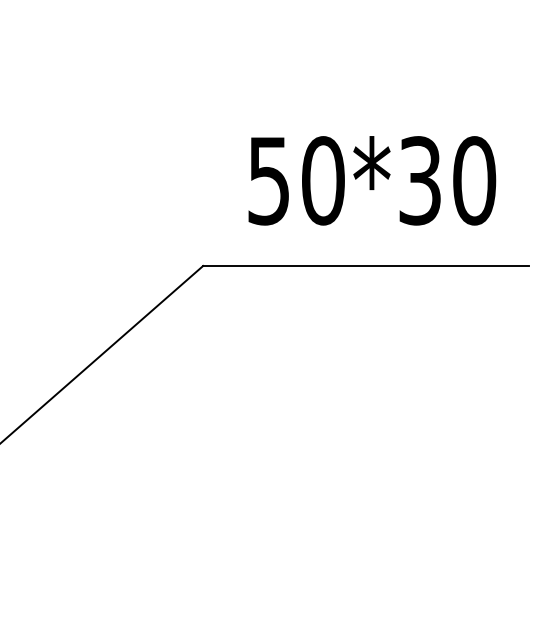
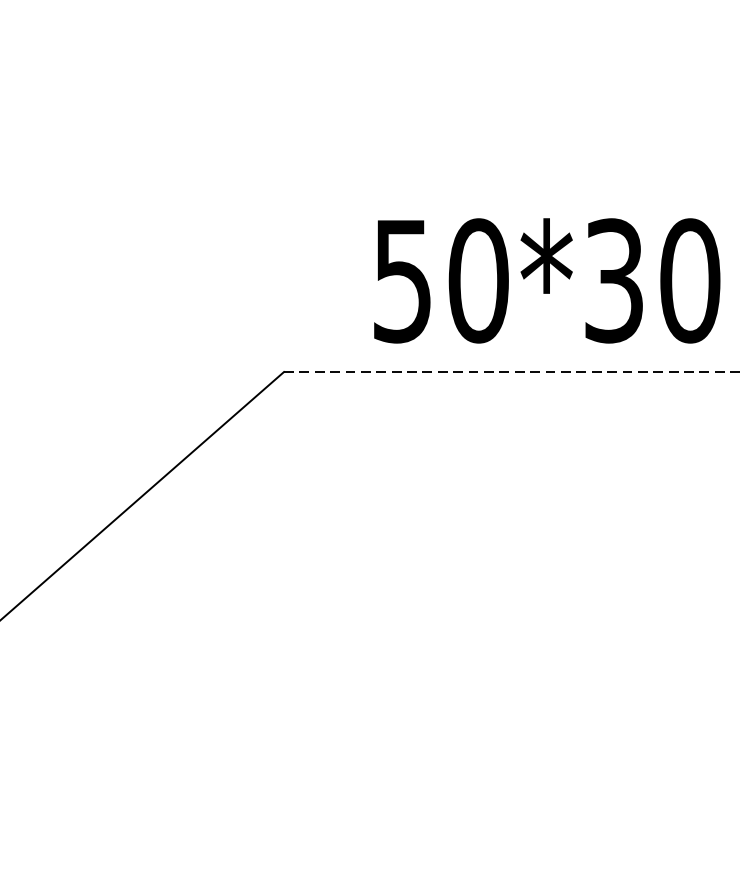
text: (372, 180) -> (547, 280), moved
line: (366, 265) -> (512, 371), solid -> dashed

